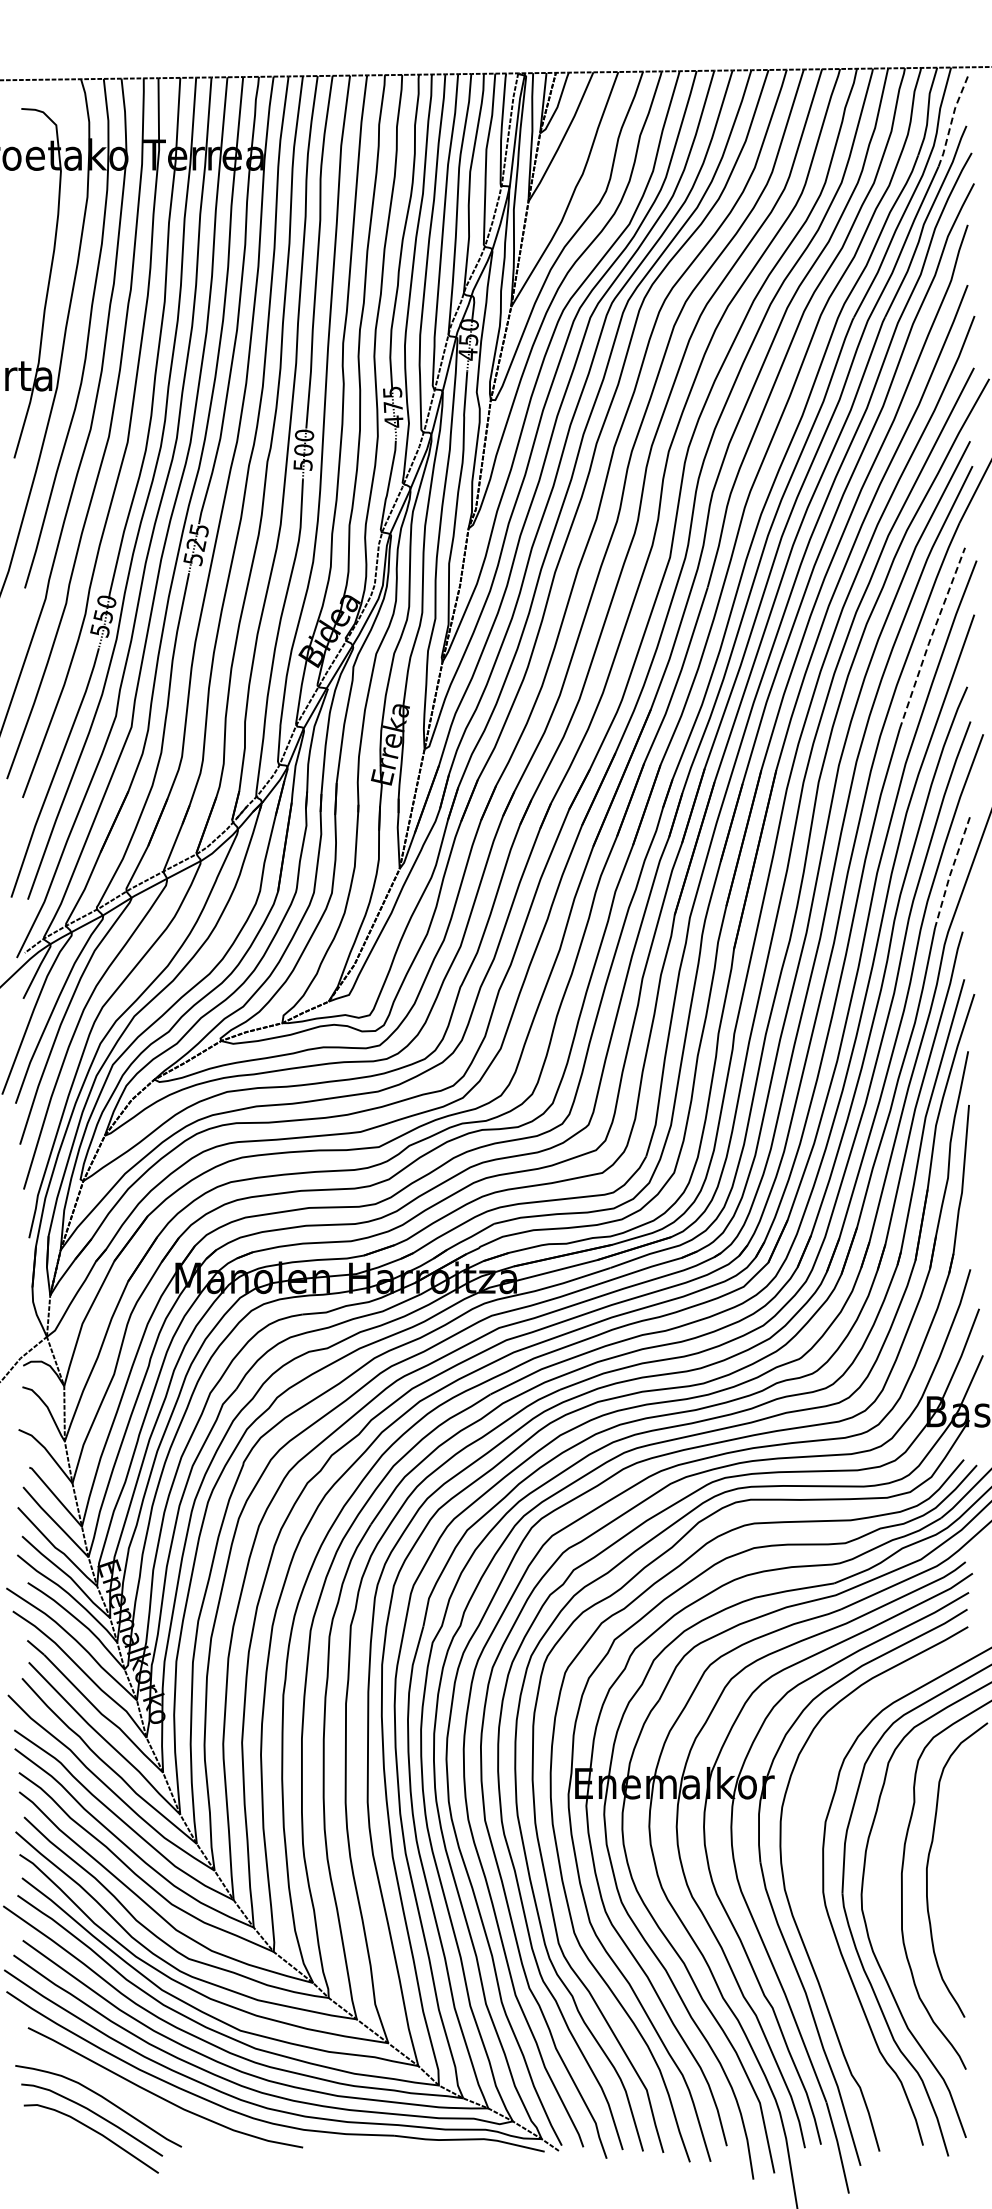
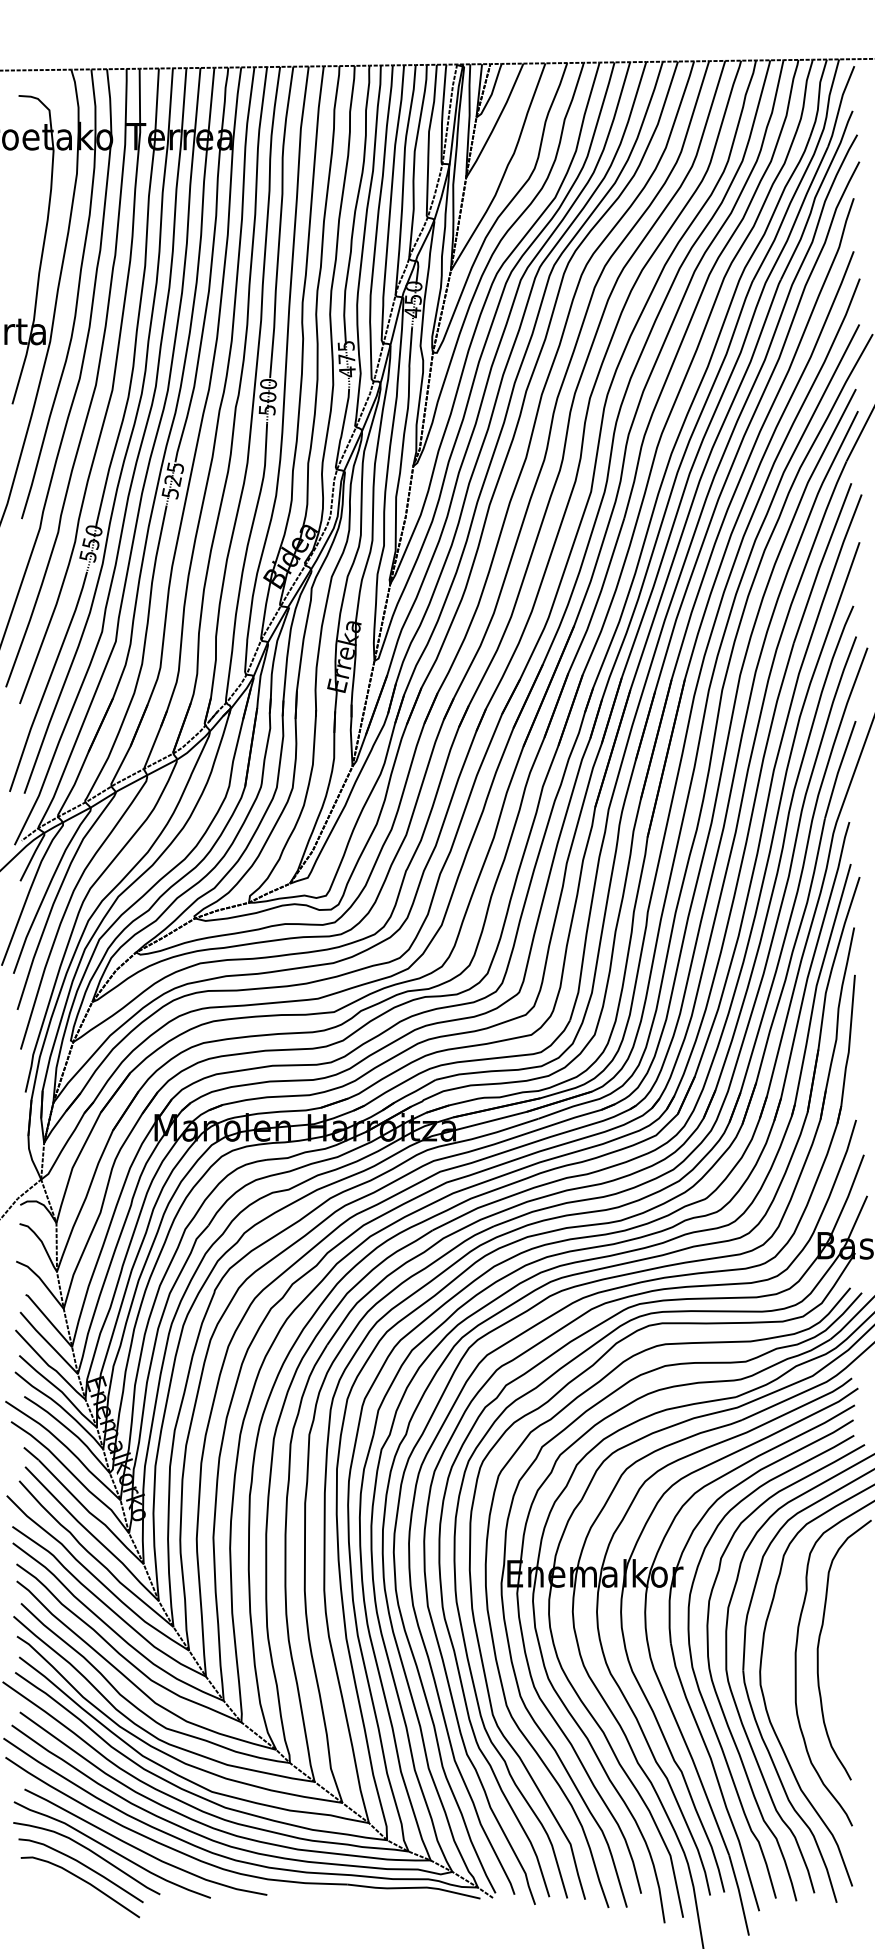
line: (952, 120) -> (840, 106), dashed -> solid
line: (930, 638) -> (820, 563), dashed -> solid
line: (950, 872) -> (838, 769), dashed -> solid
curve: (815, 1925) -> (719, 1699), added
curve: (127, 2096) -> (112, 1849), added

